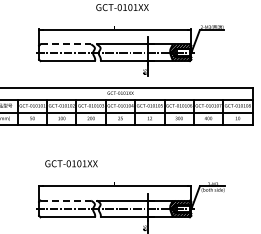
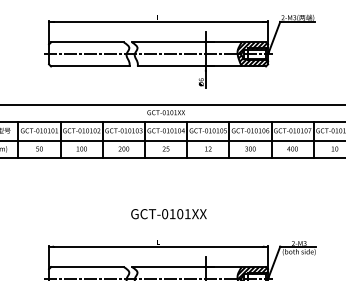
line: (66, 44) -> (88, 42), dashed -> solid
text: (71, 163) -> (168, 213), moved
line: (66, 200) -> (88, 266), dashed -> solid

